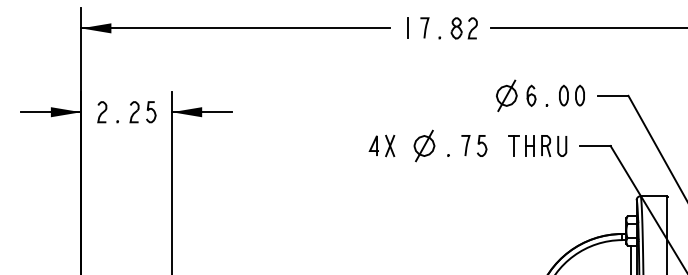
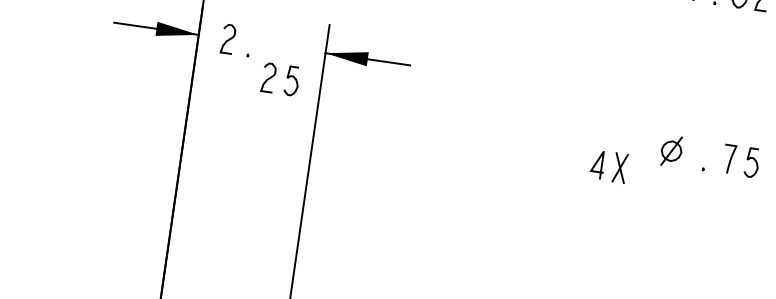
part: (142, 112) -> (279, 79), moved
part: (381, 145) -> (608, 165), moved
part: (424, 145) -> (671, 150), size x0.7

